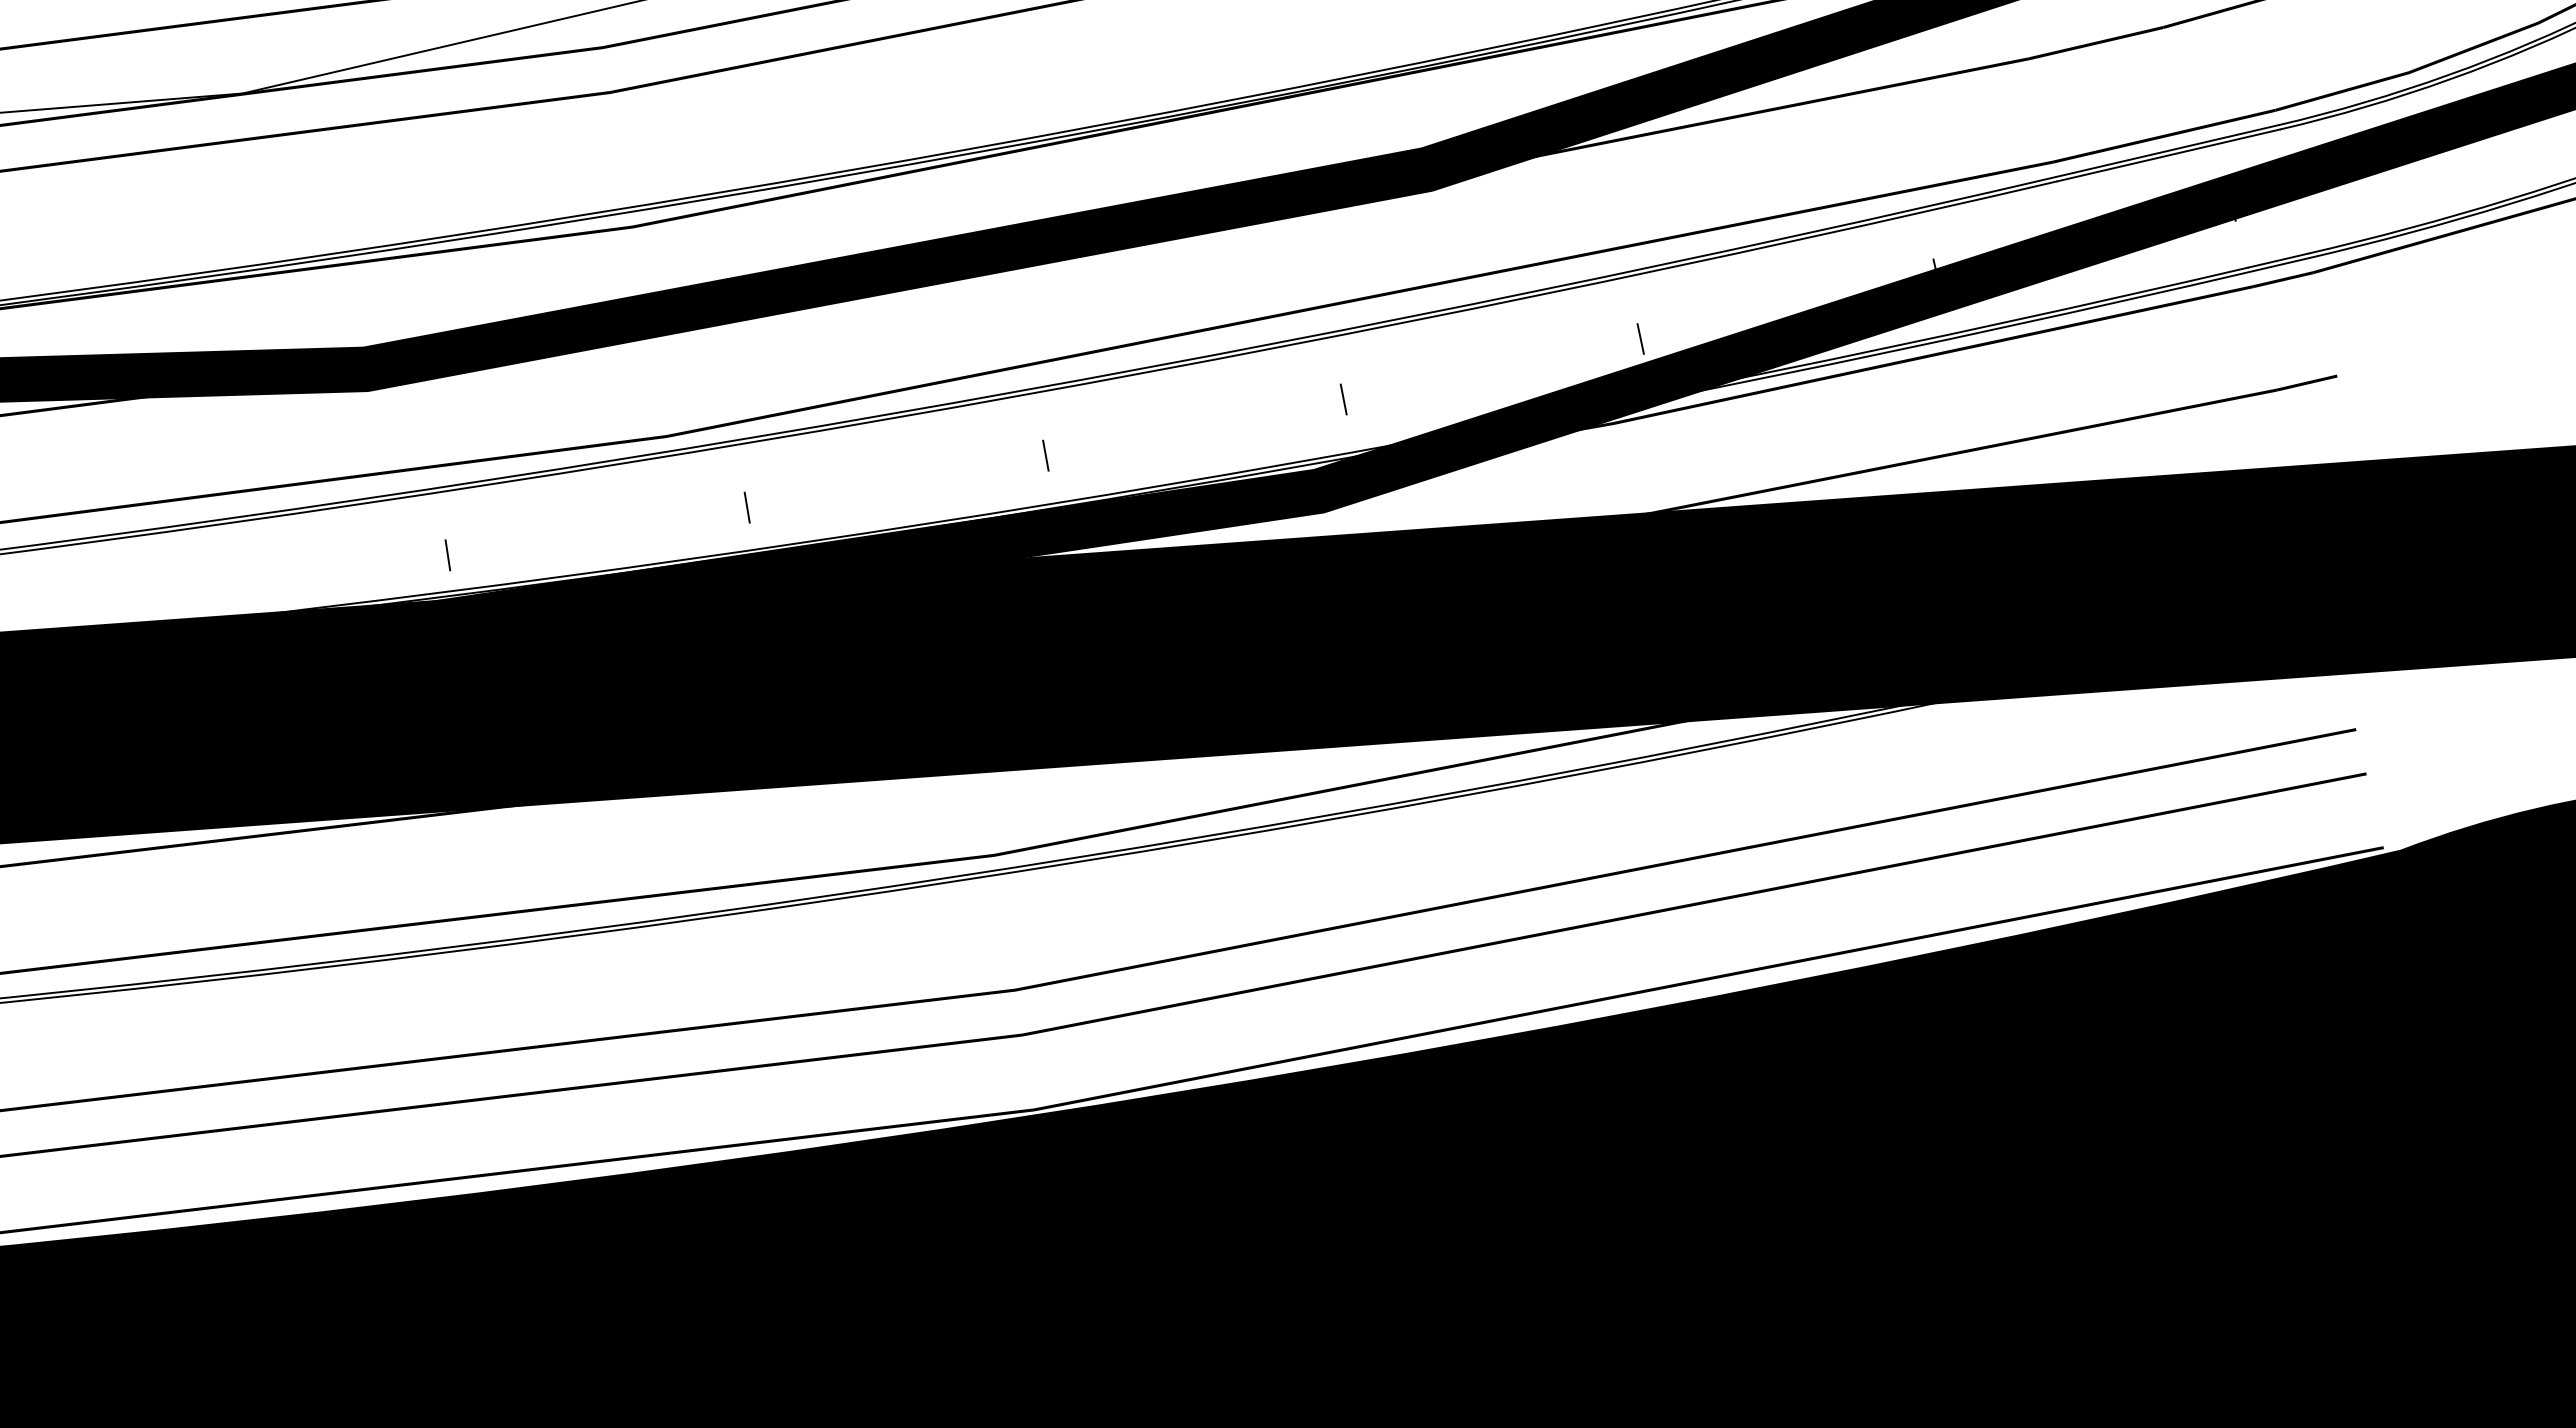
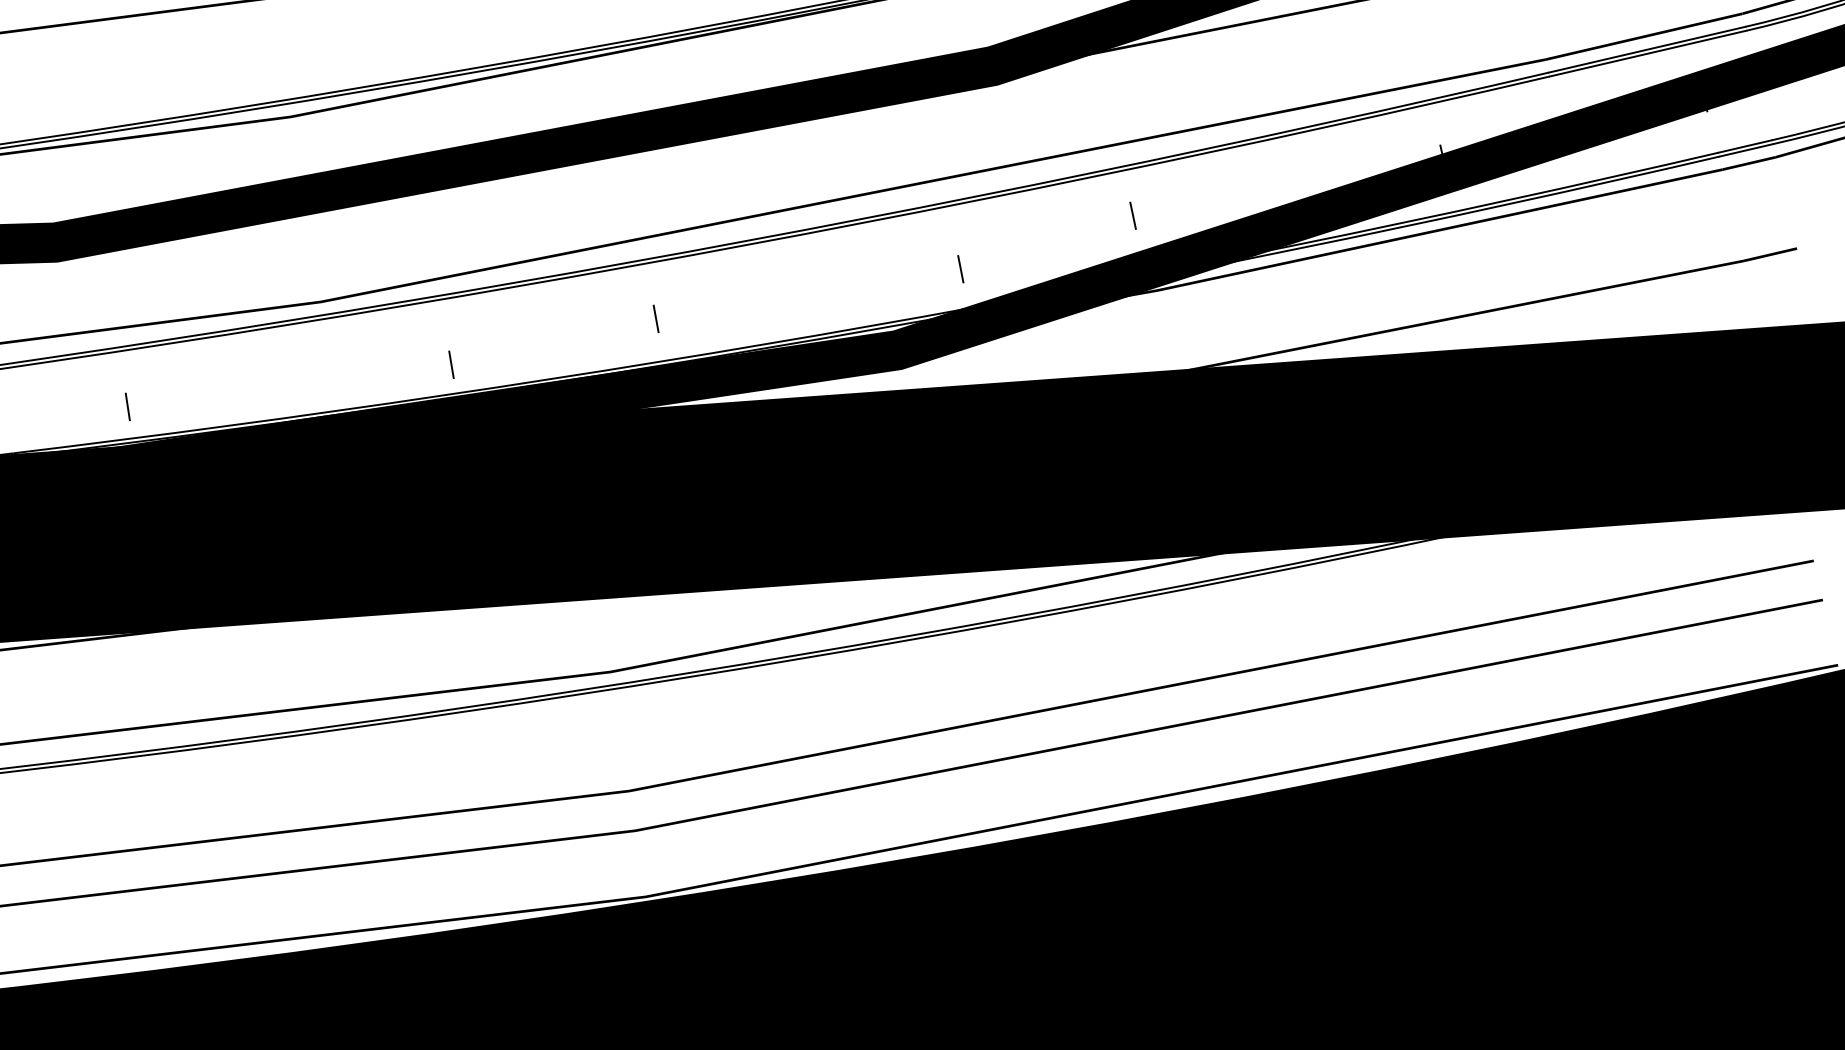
line: (1640, 338) -> (1132, 215), moved
line: (1343, 399) -> (960, 269), moved
line: (746, 507) -> (450, 364), moved

